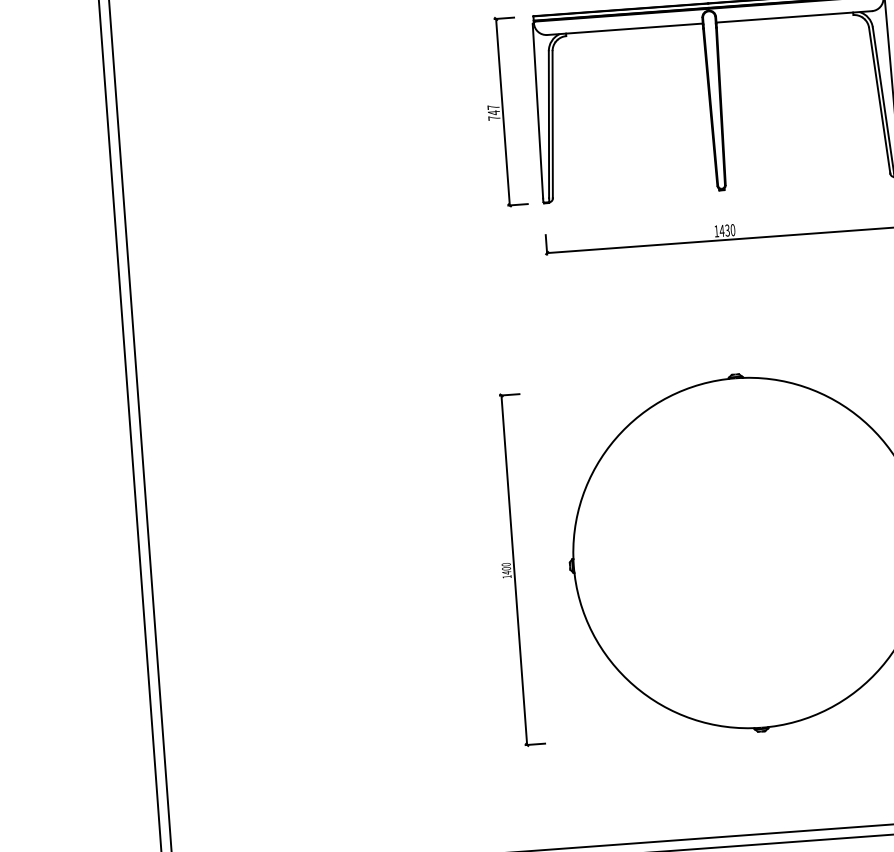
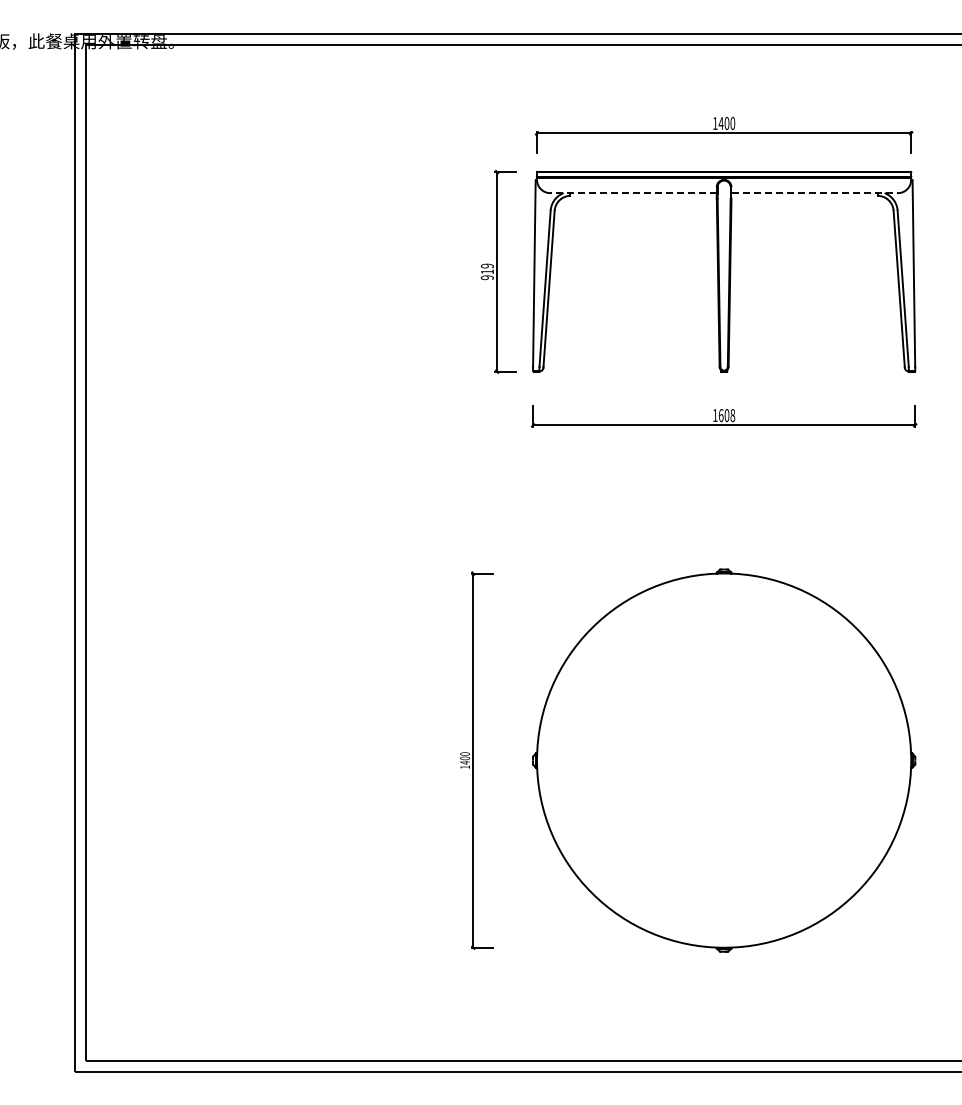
line: (794, 17) -> (815, 193), solid -> dashed
line: (625, 29) -> (633, 193), solid -> dashed
text: (493, 112) -> (486, 271), 747 -> 919
text: (727, 230) -> (726, 415), 1430 -> 1608

